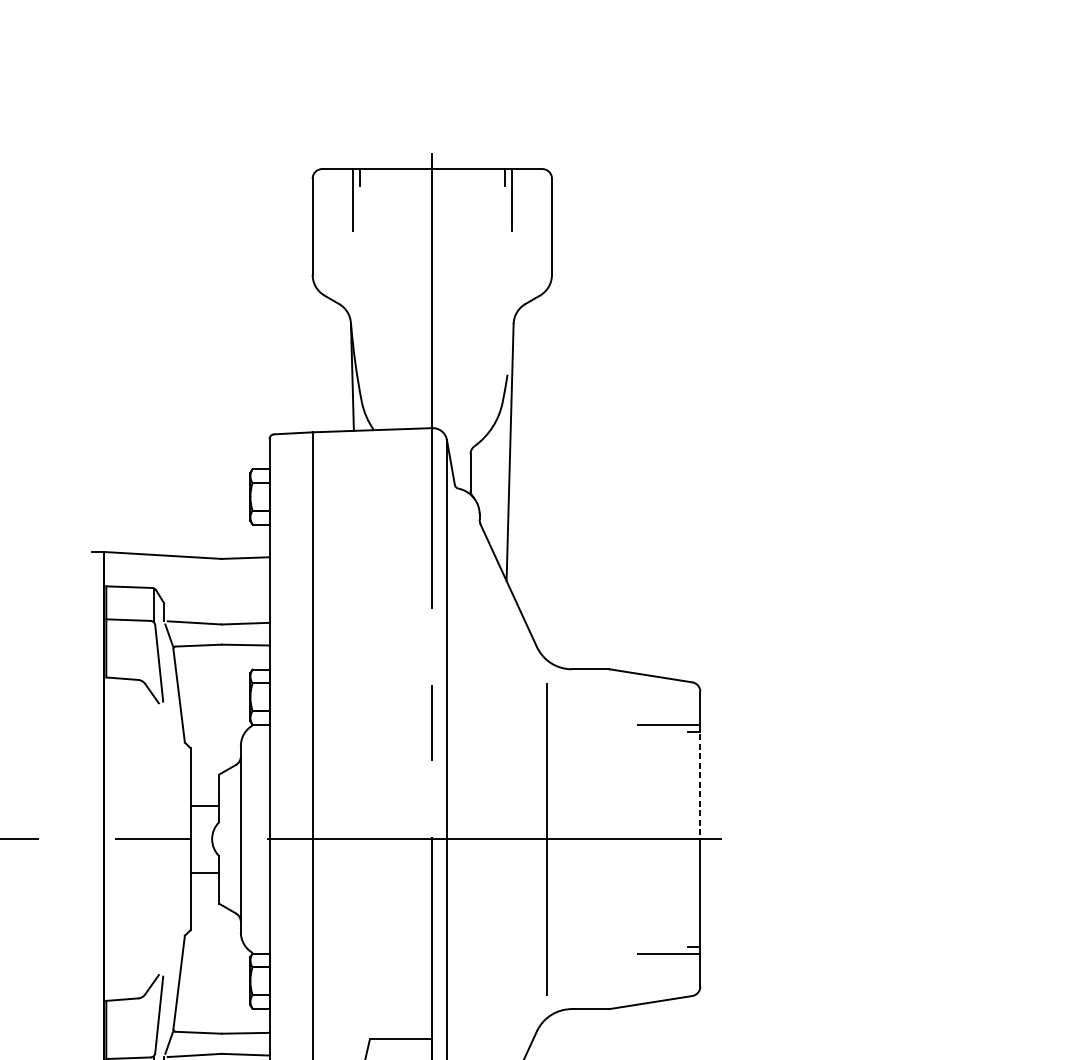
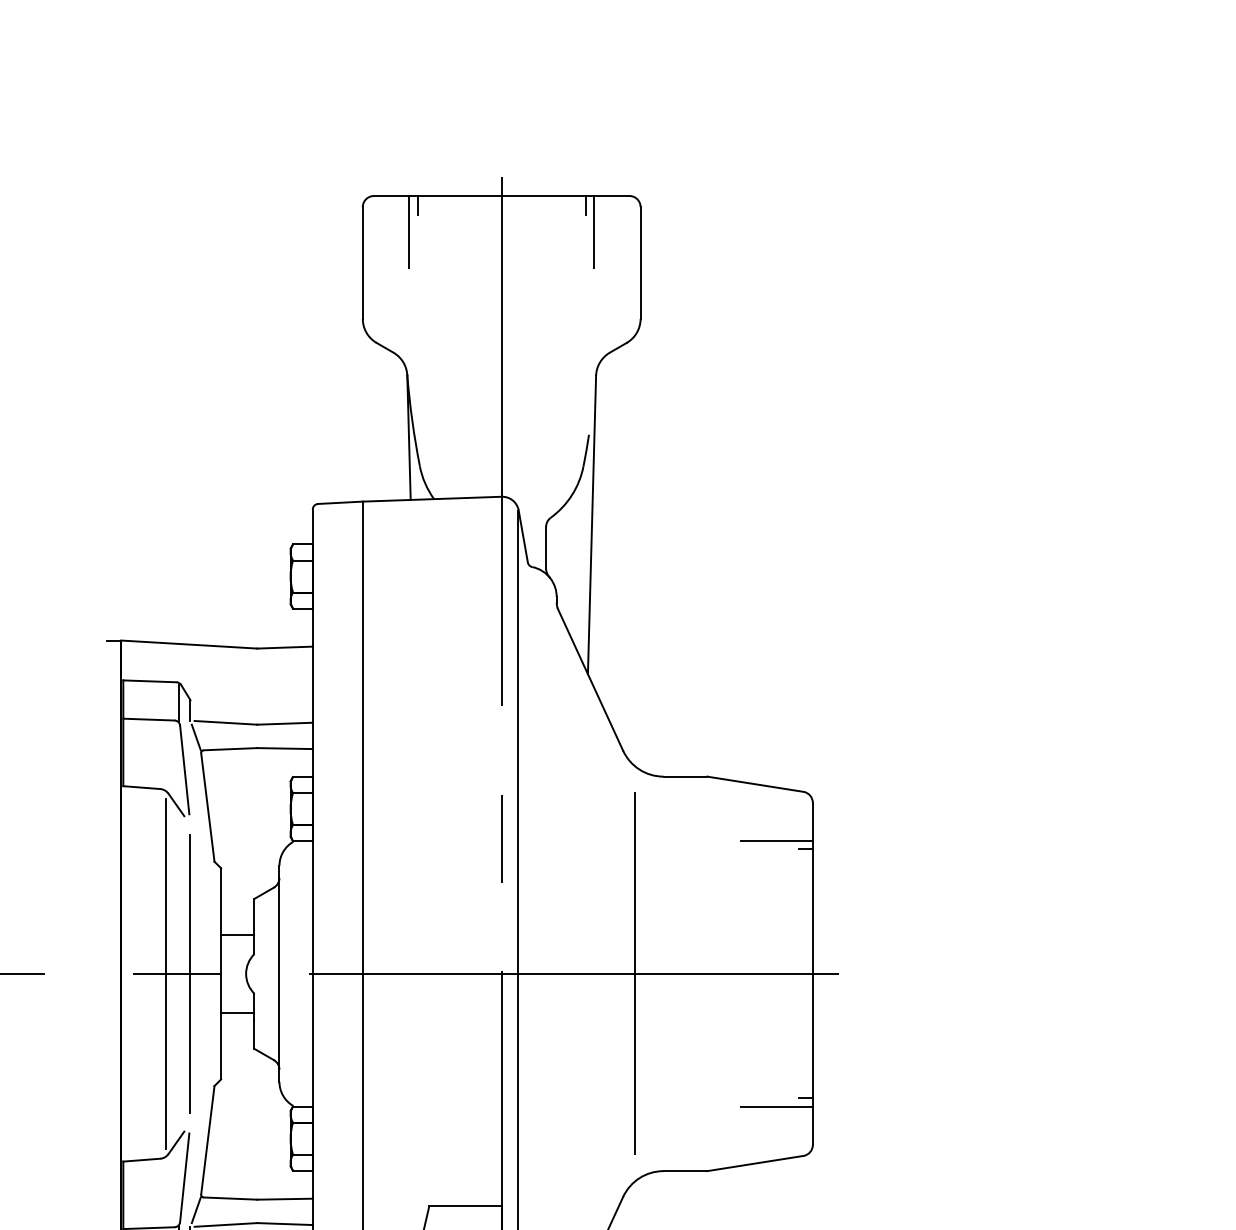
line: (700, 781) -> (812, 907), dashed -> solid
line: (142, 838) -> (165, 973), added
line: (164, 838) -> (190, 973), added

